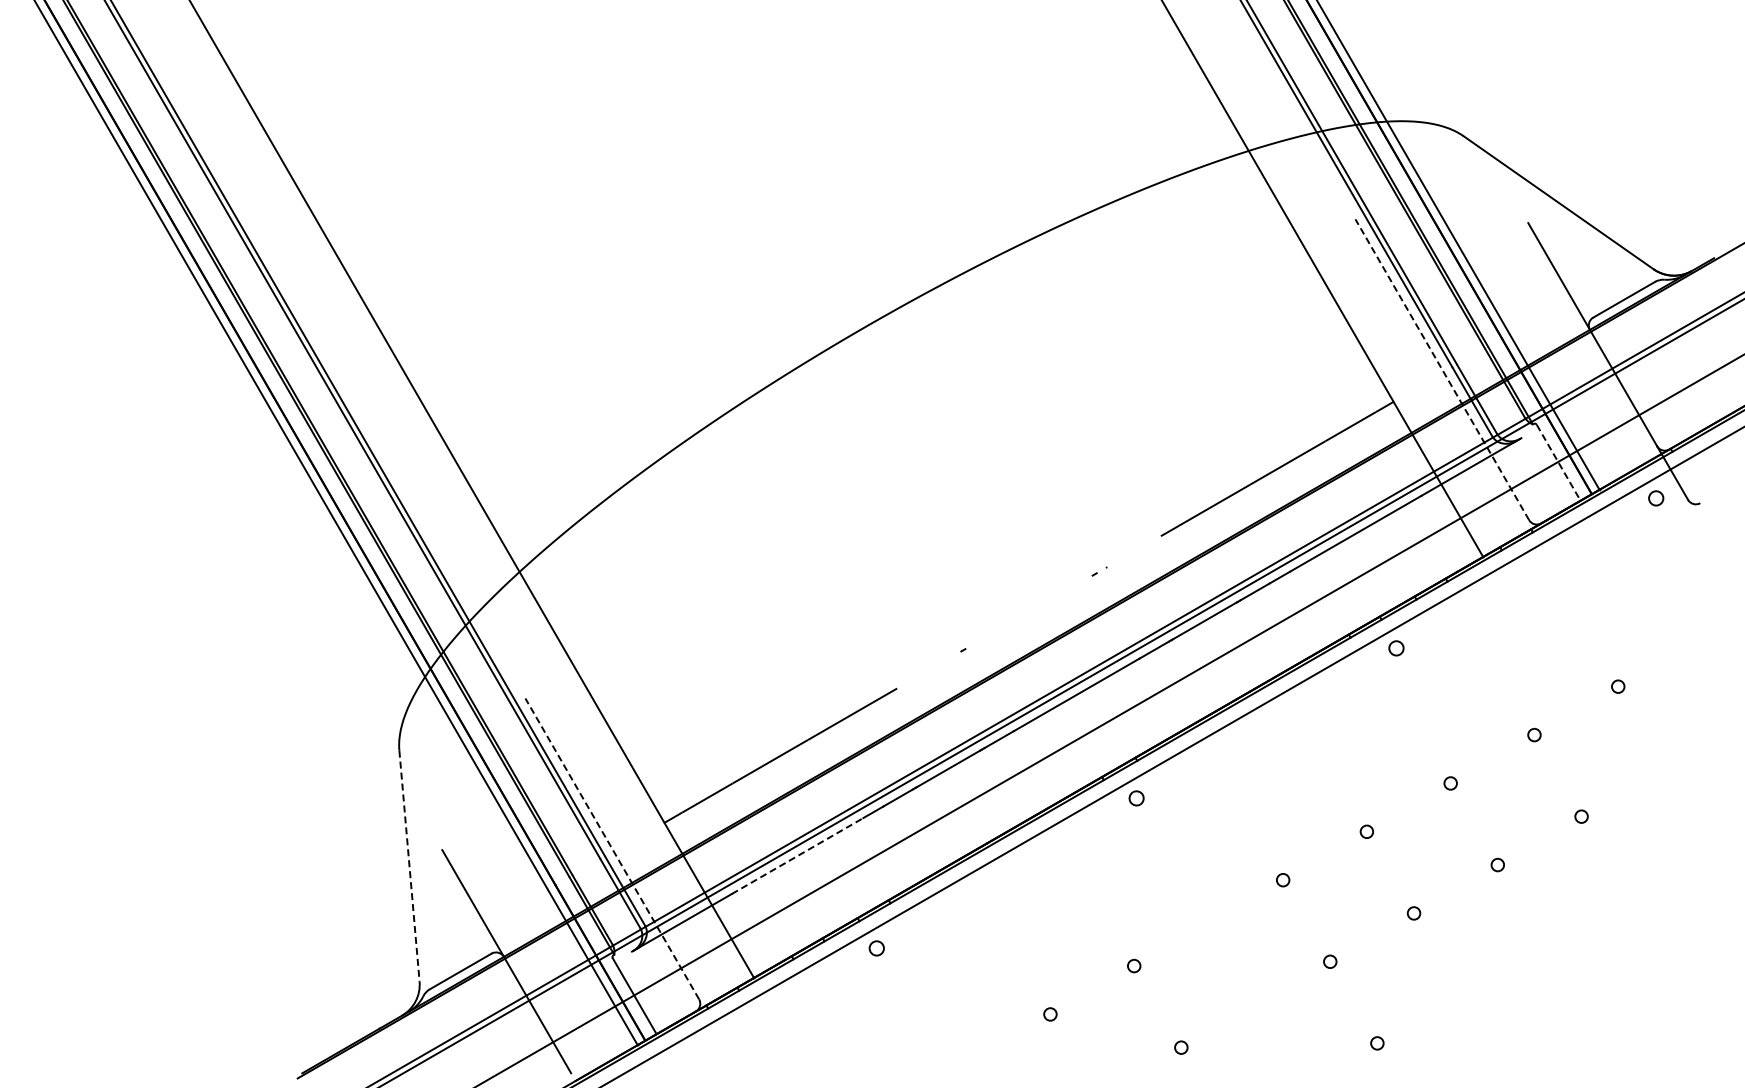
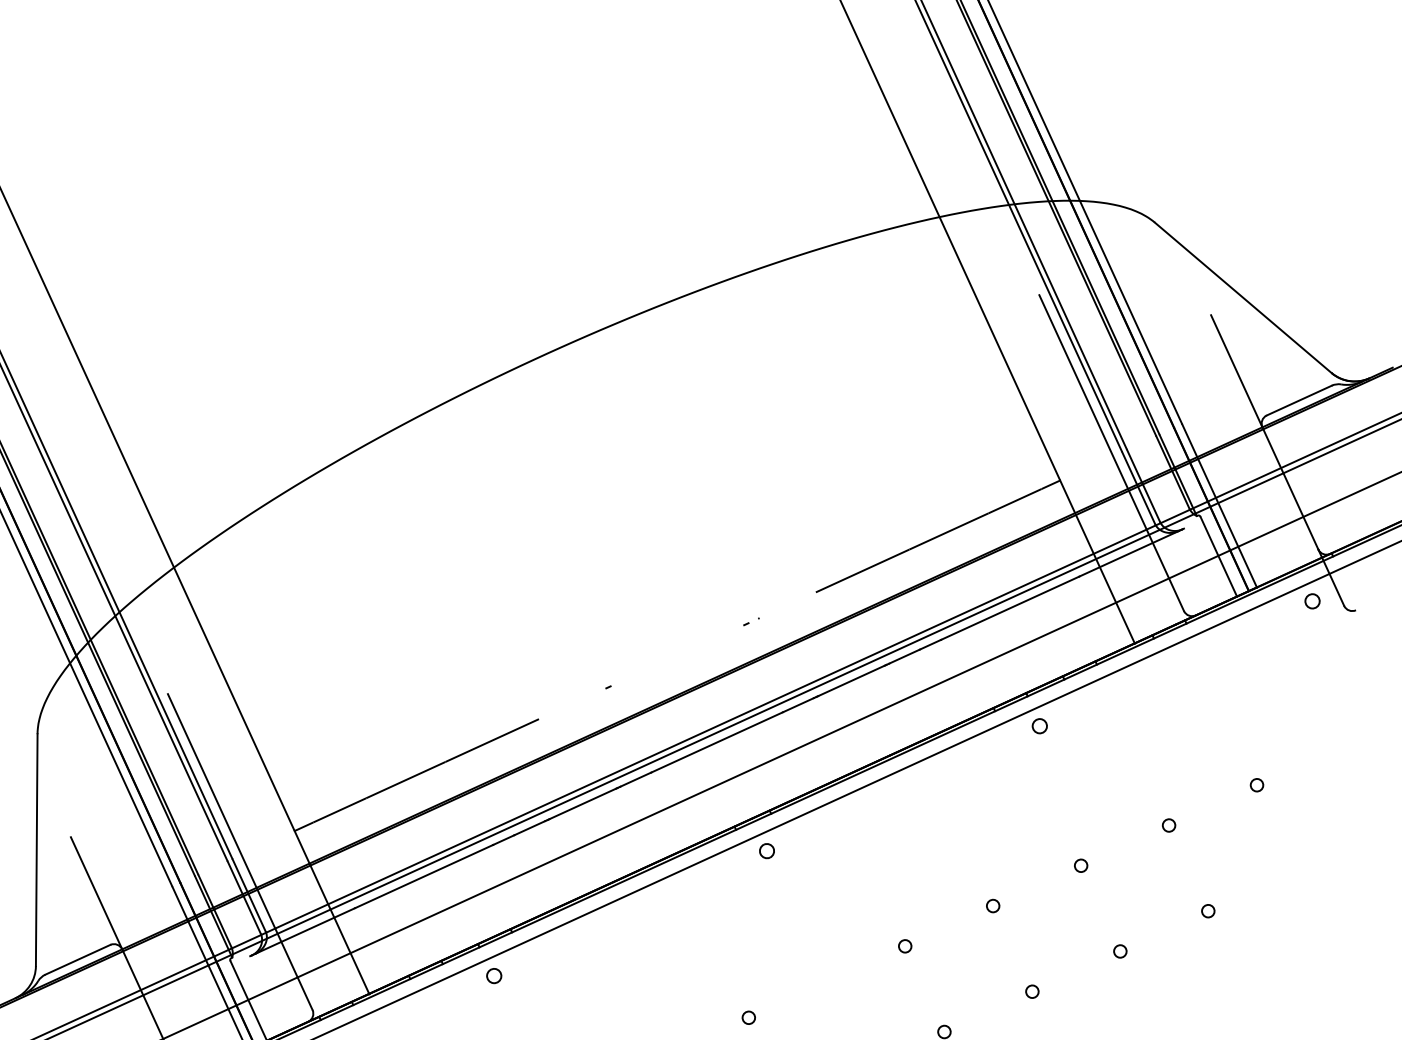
line: (1442, 369) -> (1111, 452), dashed -> solid
line: (1558, 462) -> (1218, 556), dashed -> solid
line: (612, 848) -> (240, 851), dashed -> solid
line: (797, 856) -> (423, 877), dashed -> solid
line: (409, 866) -> (36, 850), dashed -> solid

